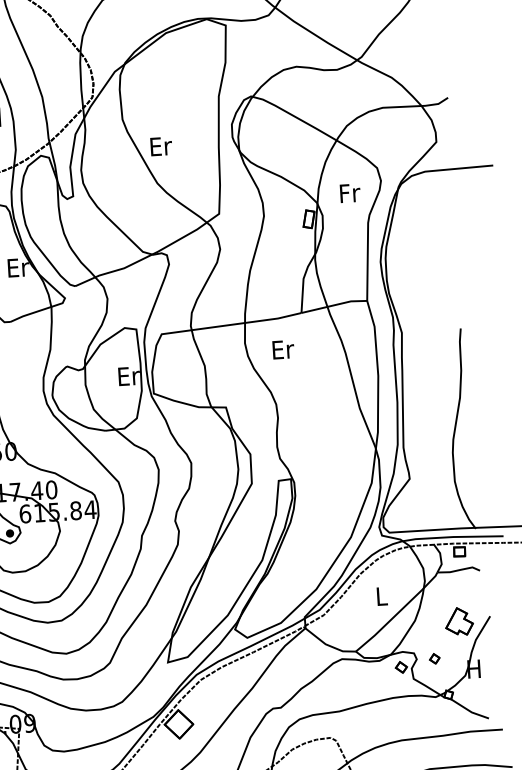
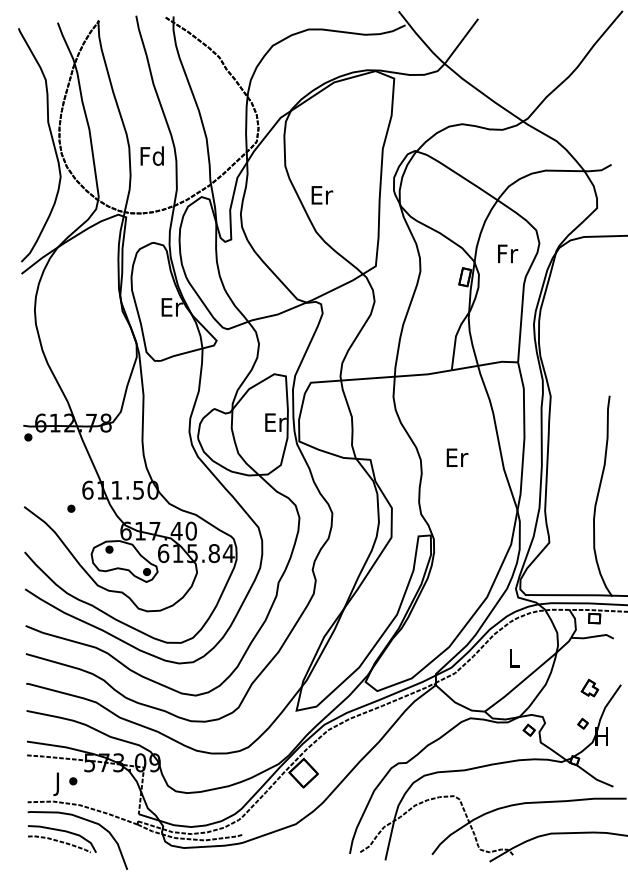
text: (283, 349) -> (457, 457), moved
part: (458, 620) -> (589, 687), size x0.6
part: (434, 658) -> (582, 723), moved

